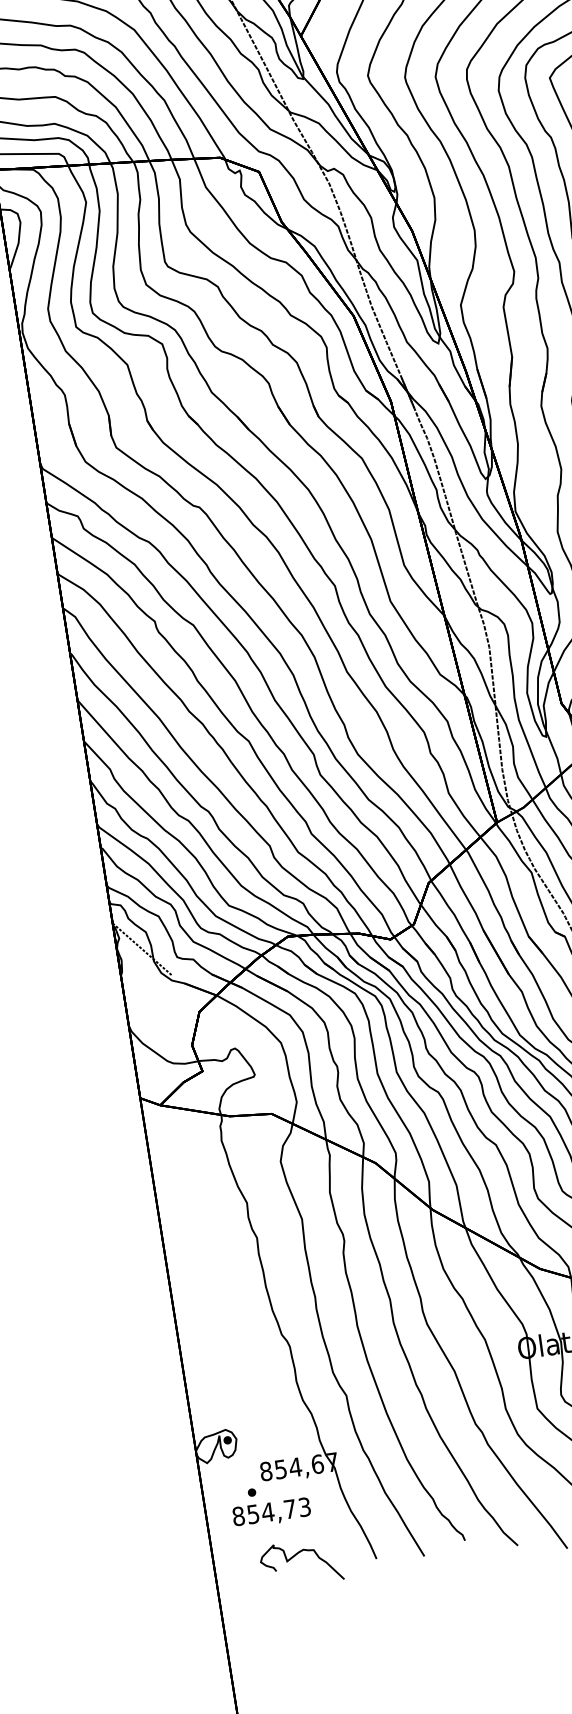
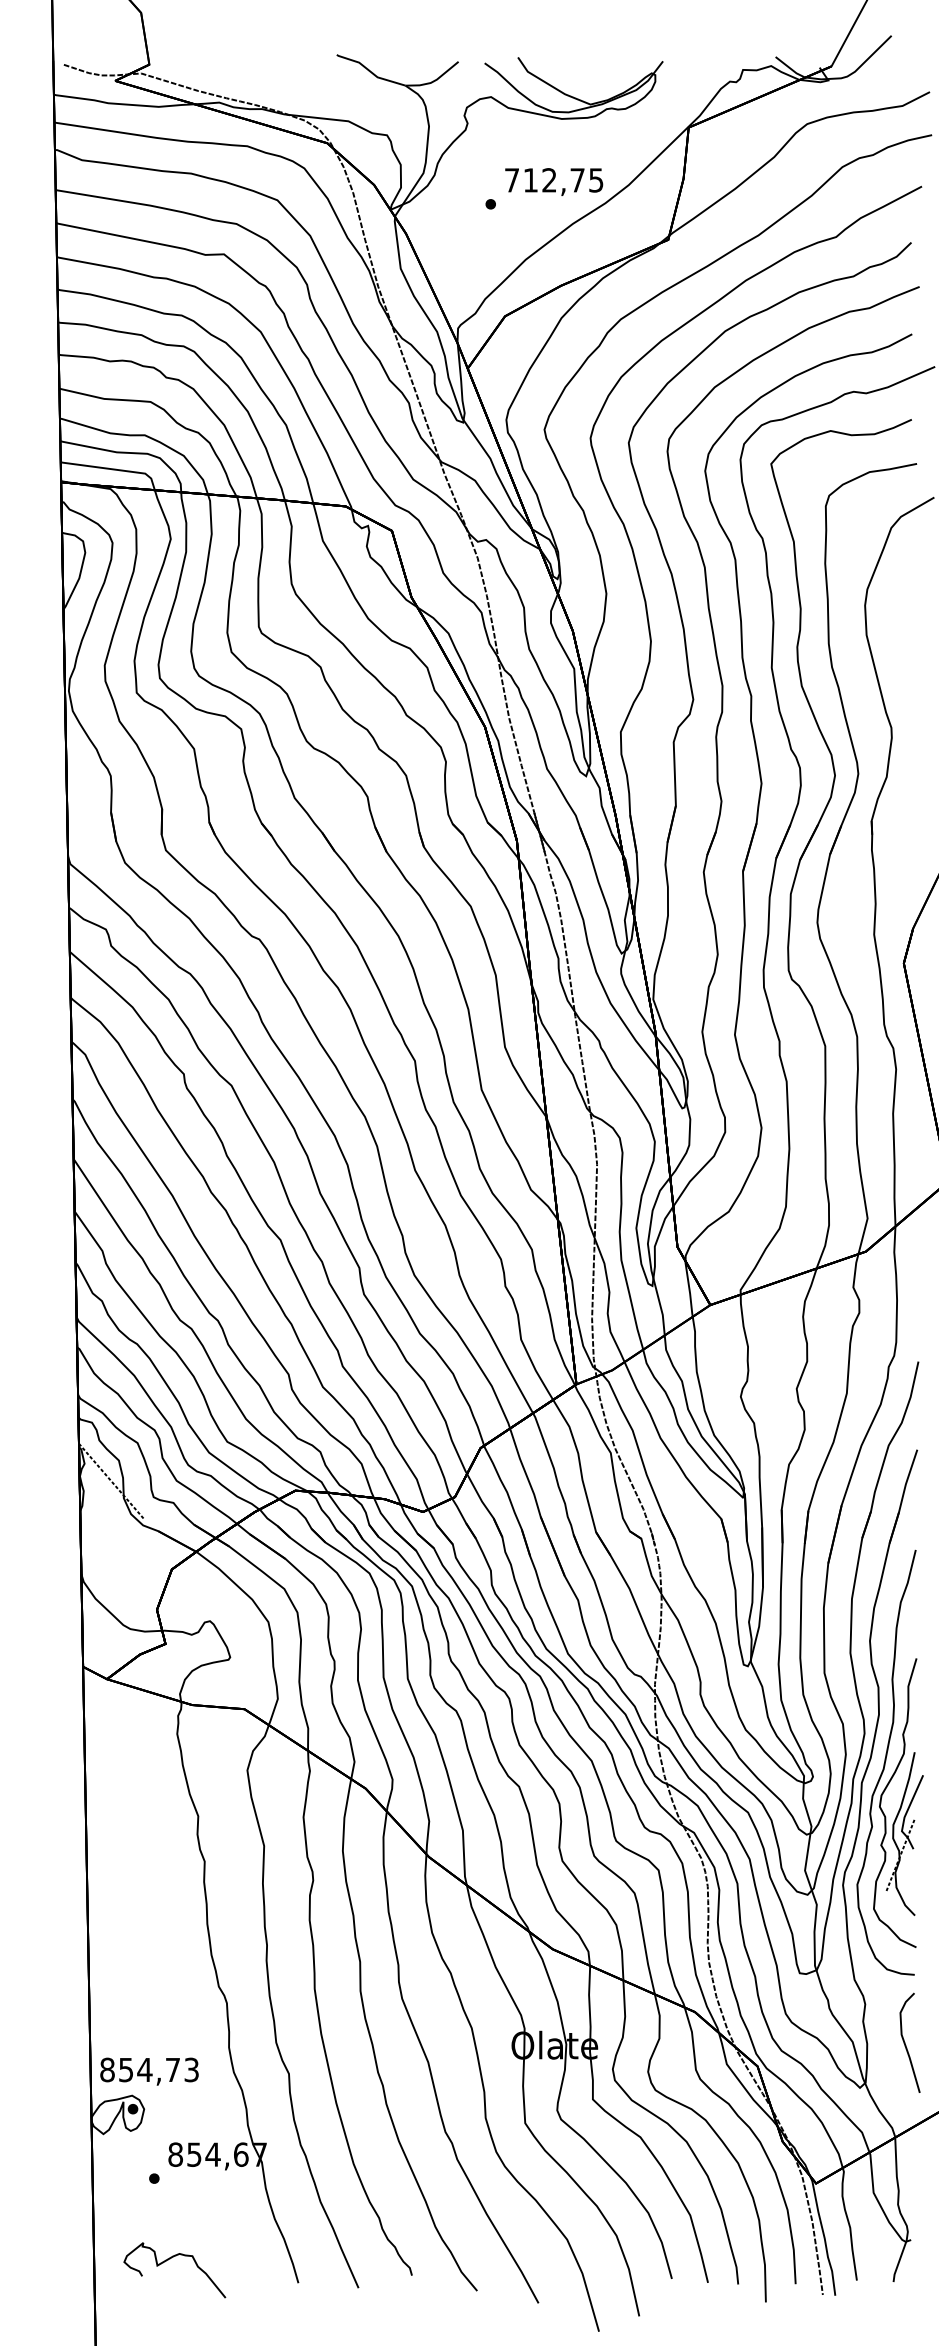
text: (271, 1512) -> (149, 2071), moved
curve: (295, 1556) -> (168, 2260), moved

